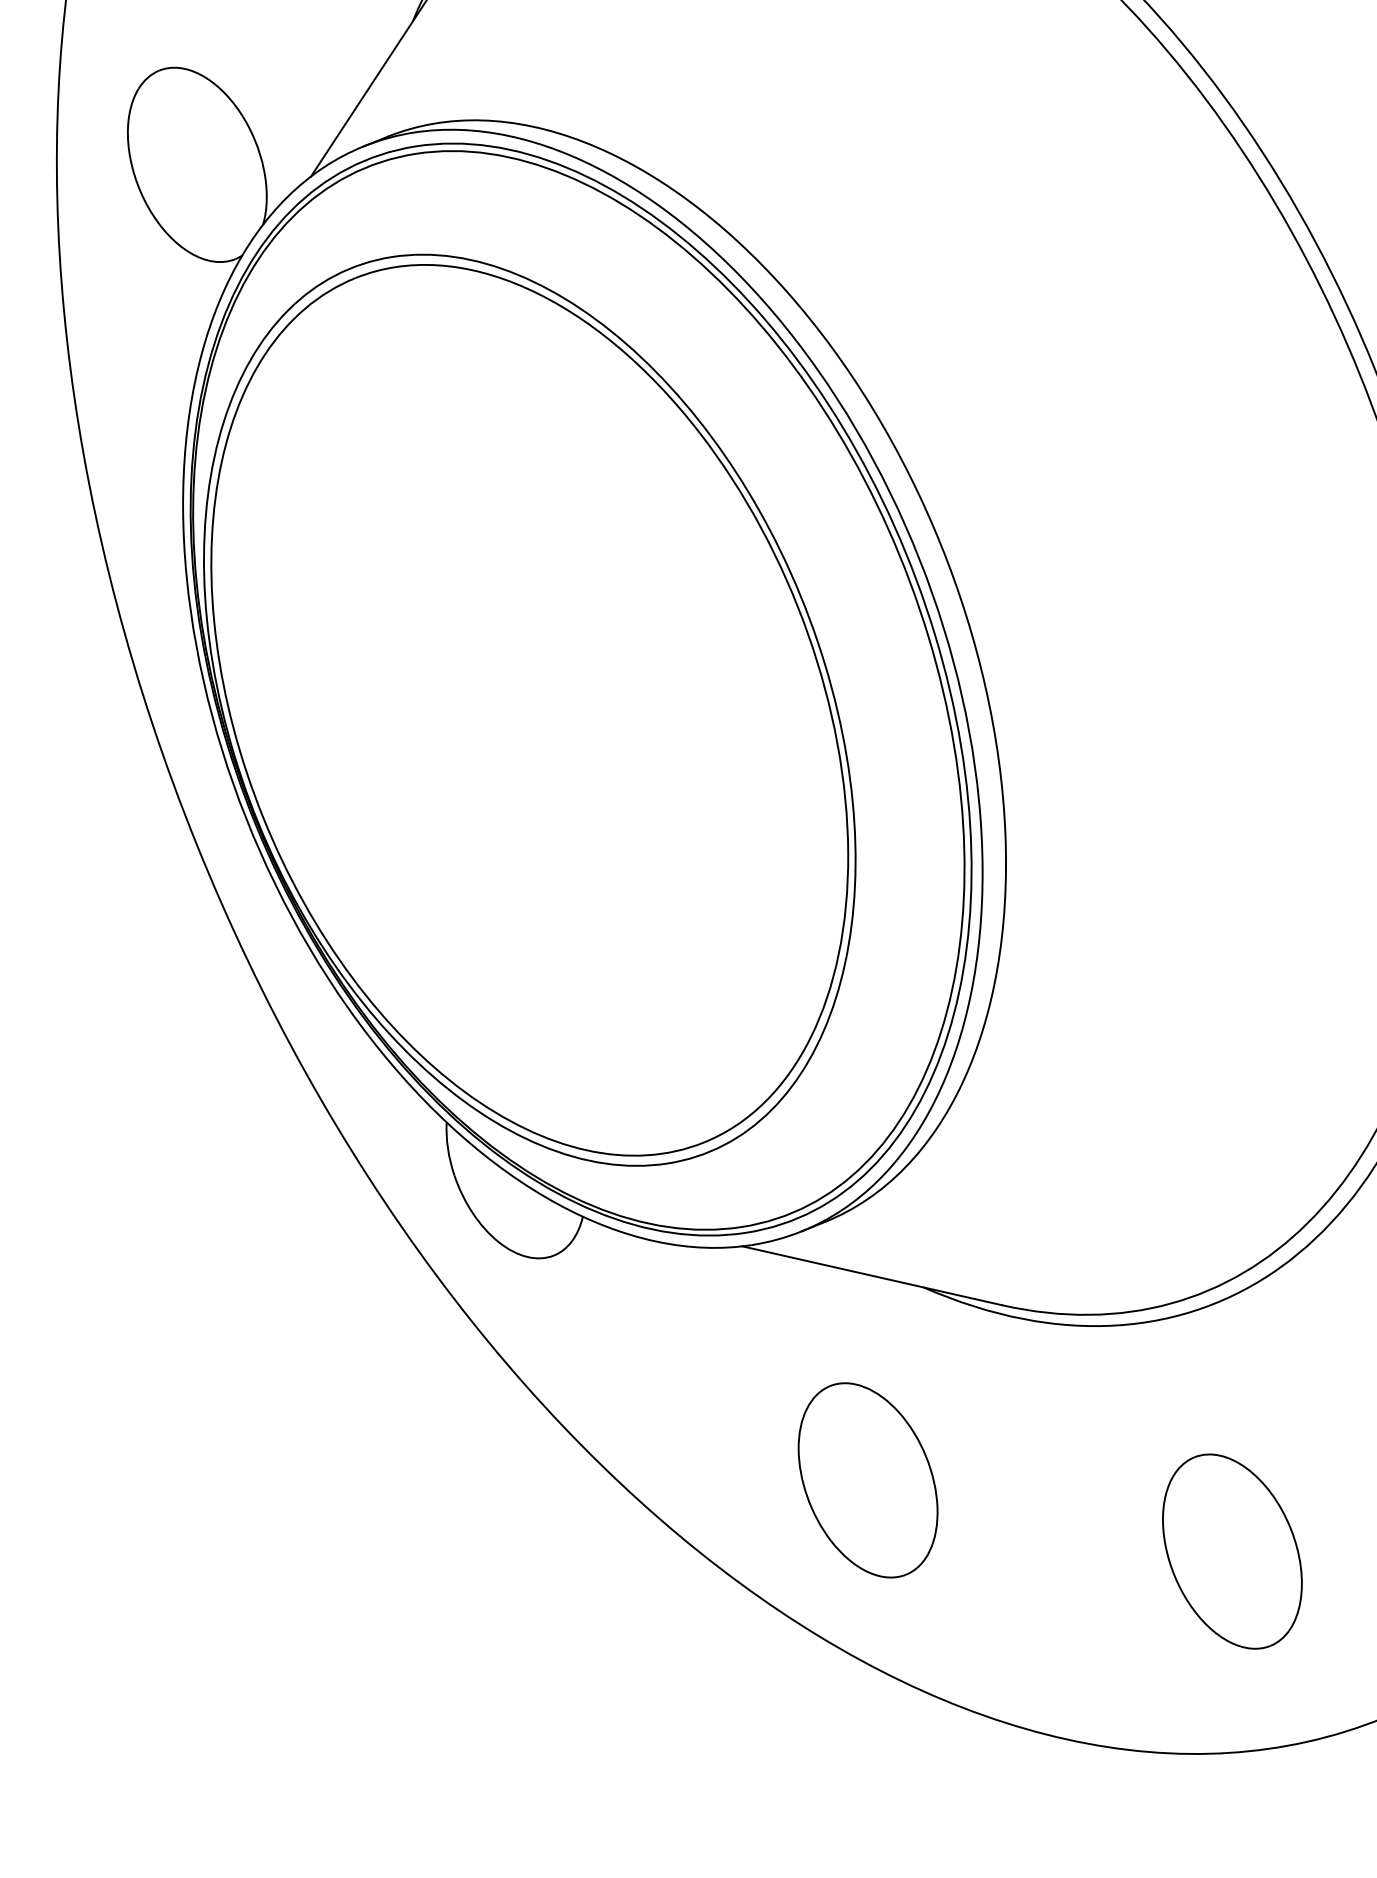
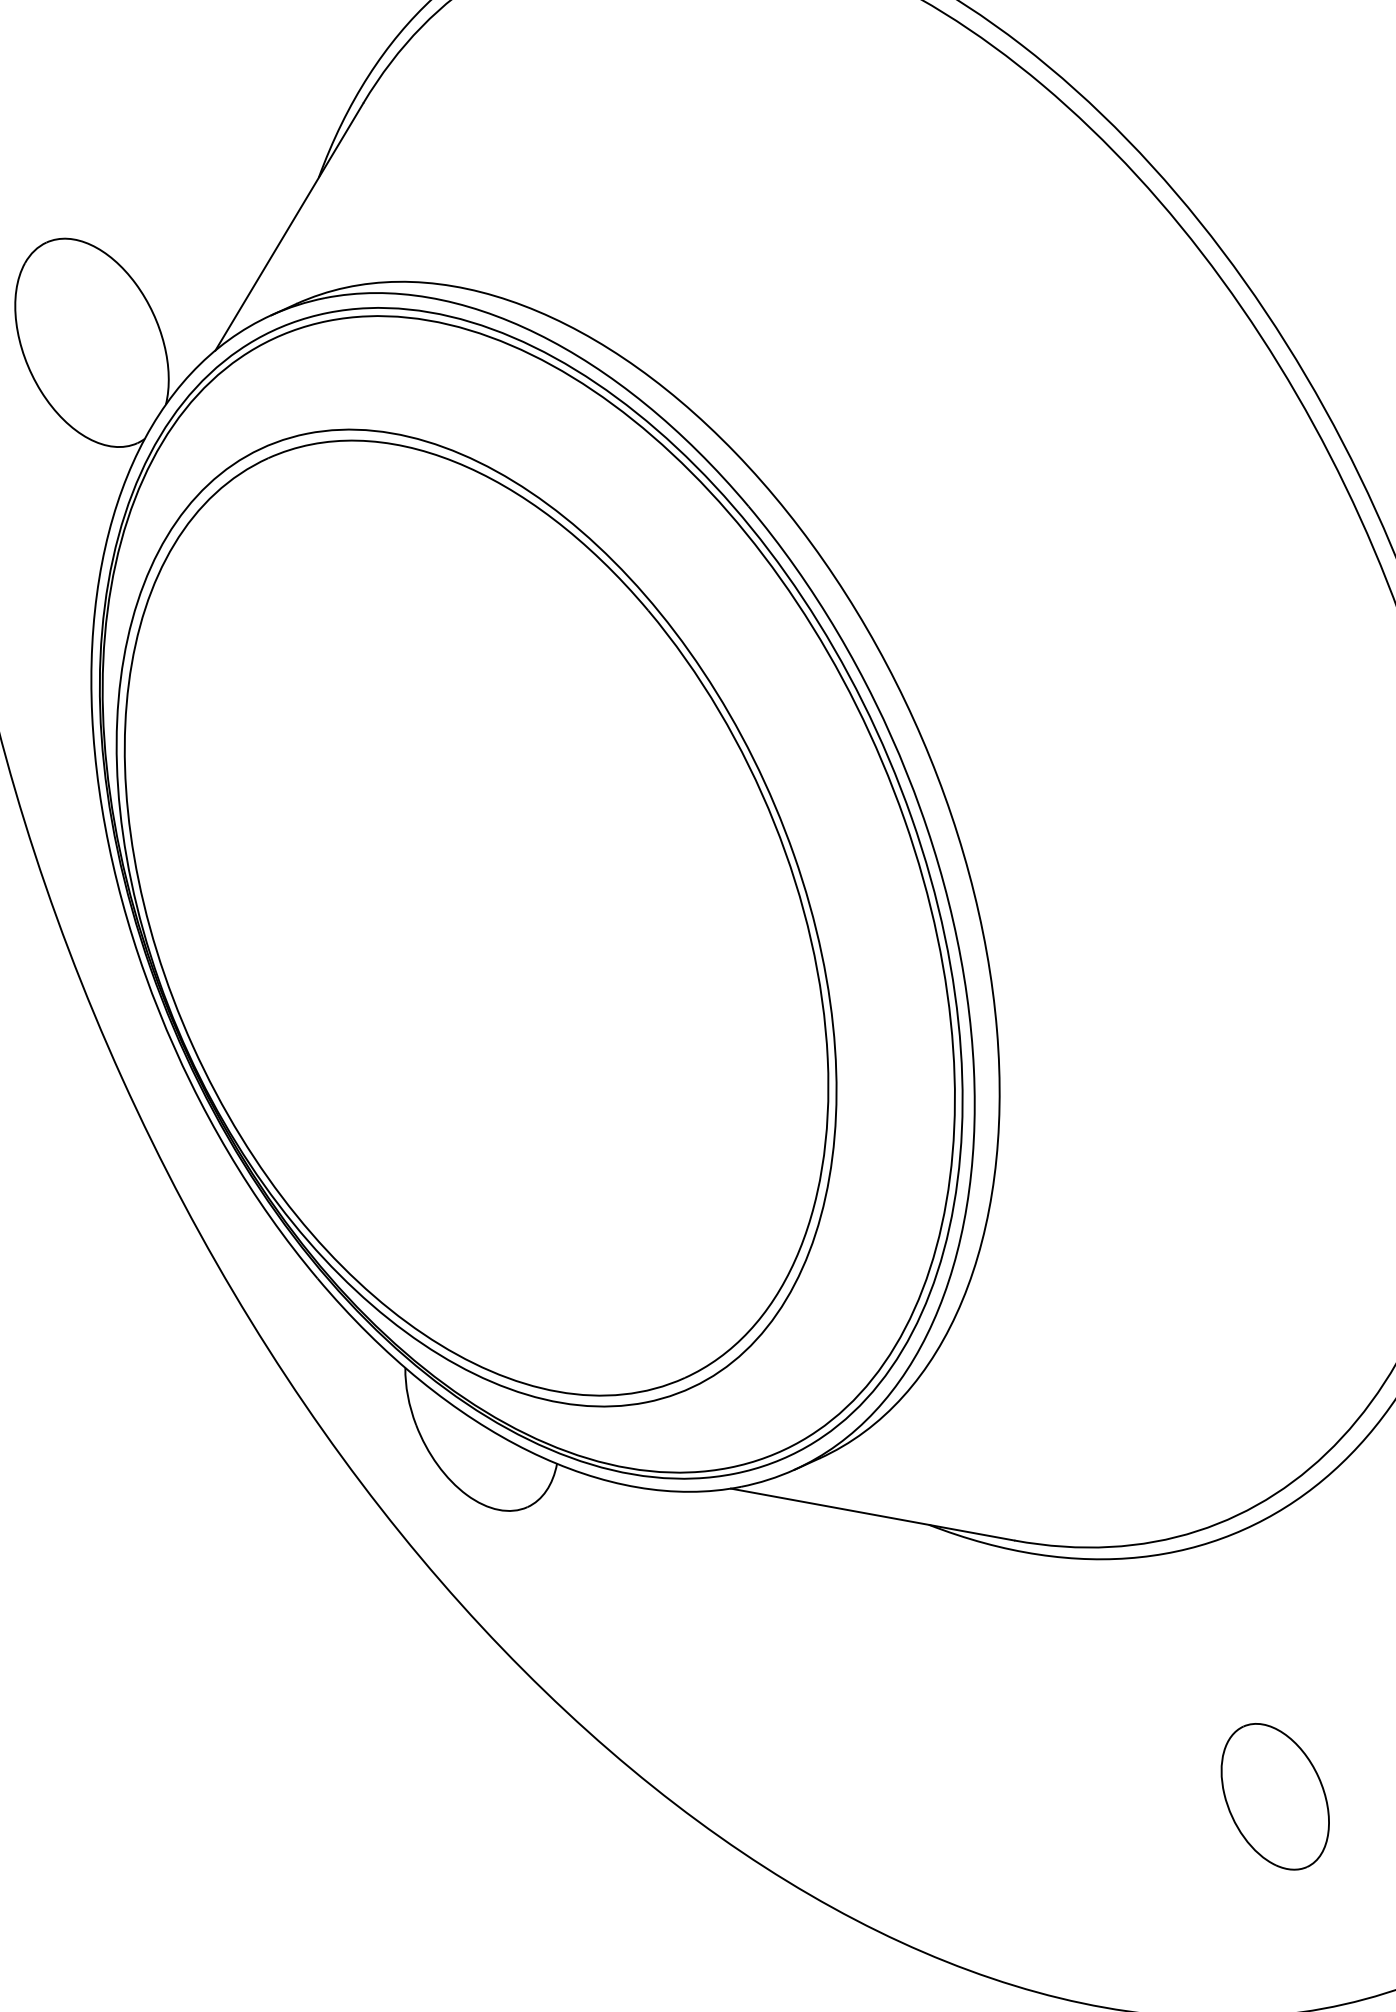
part: (867, 1480) -> (877, 1736), removed
part: (1232, 1551) -> (1275, 1796), size x0.7

